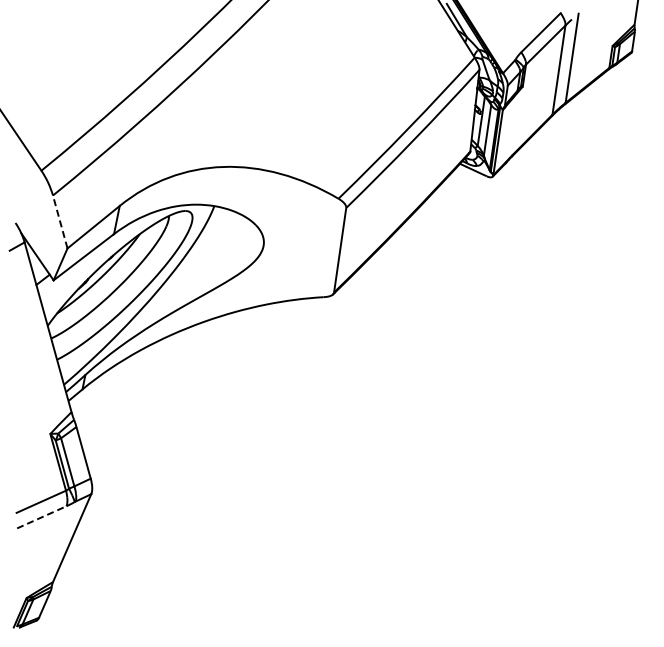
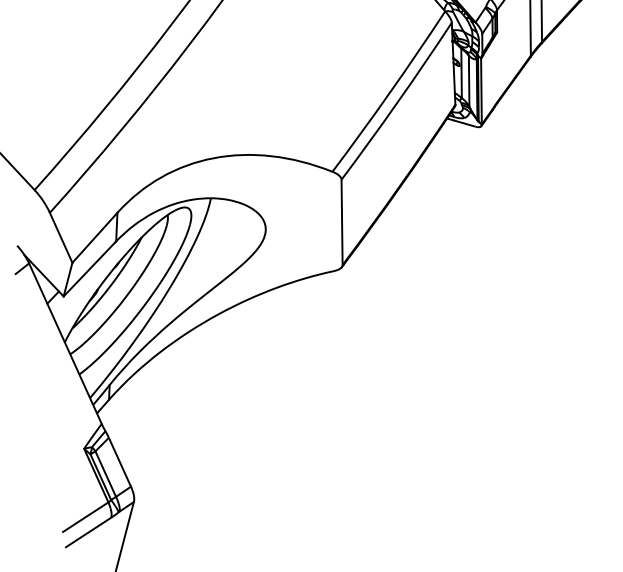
line: (60, 221) -> (61, 237), dashed -> solid
line: (42, 517) -> (89, 532), dashed -> solid

